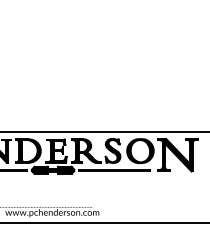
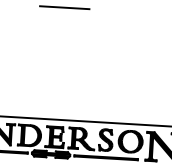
line: (58, 6) -> (64, 7), added

